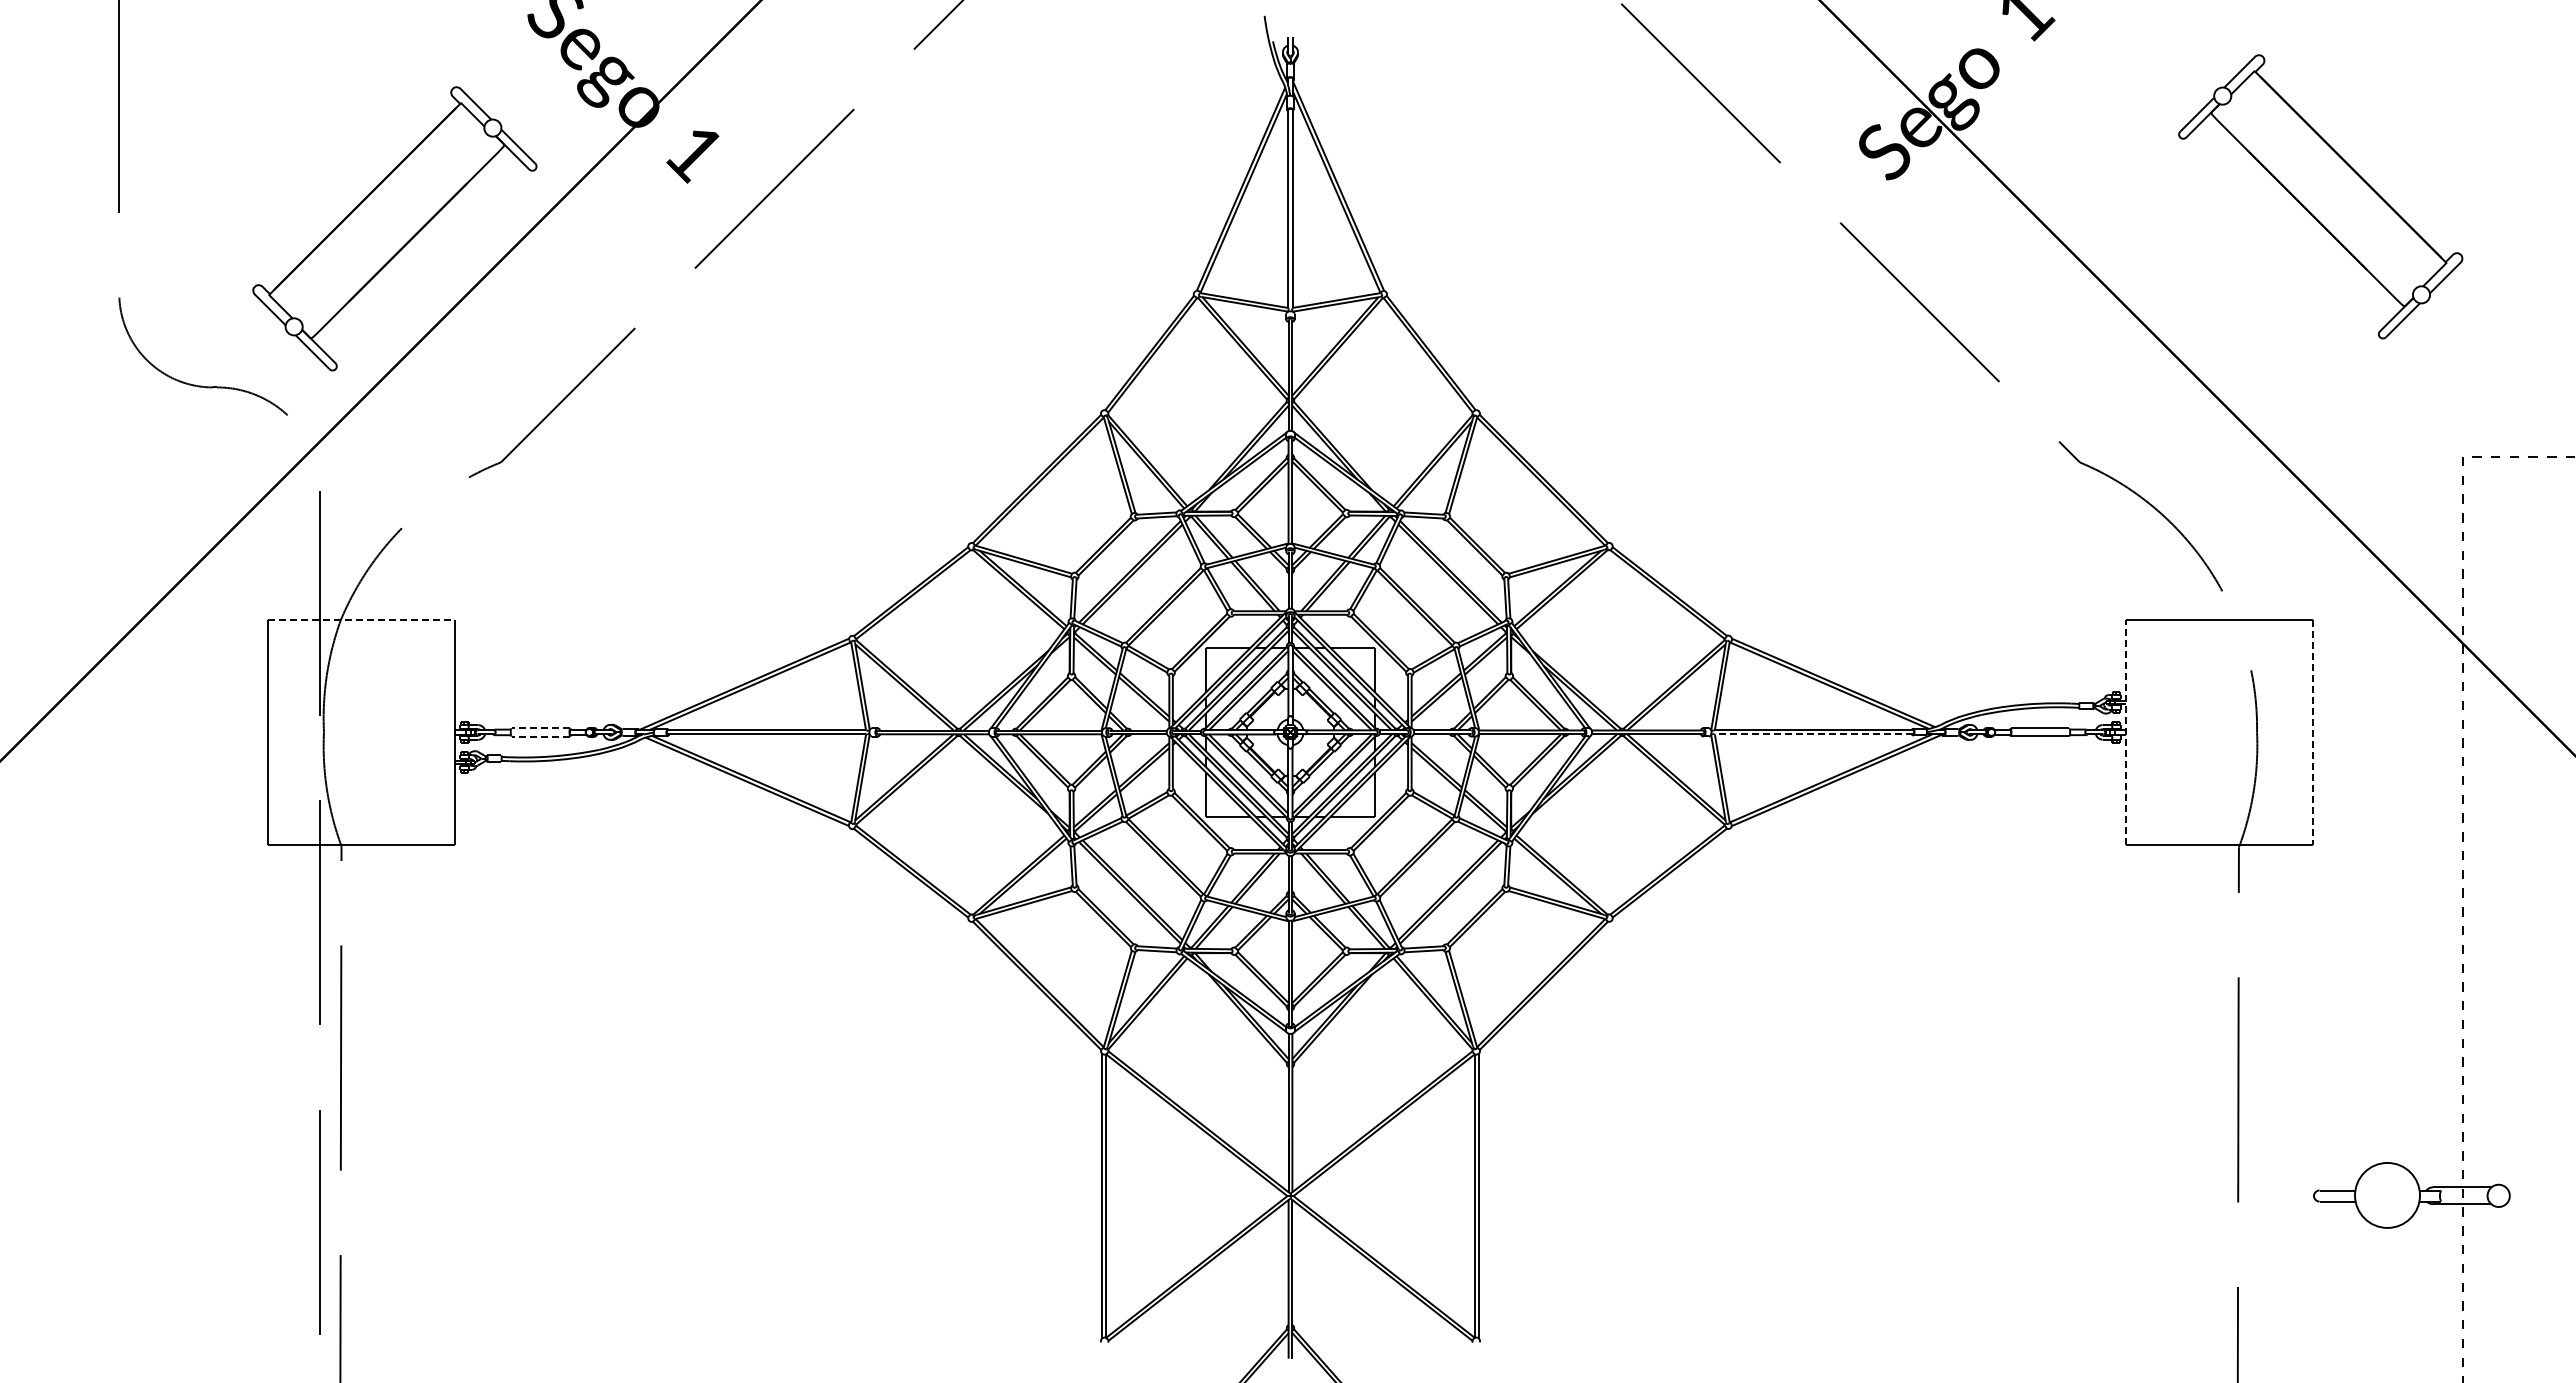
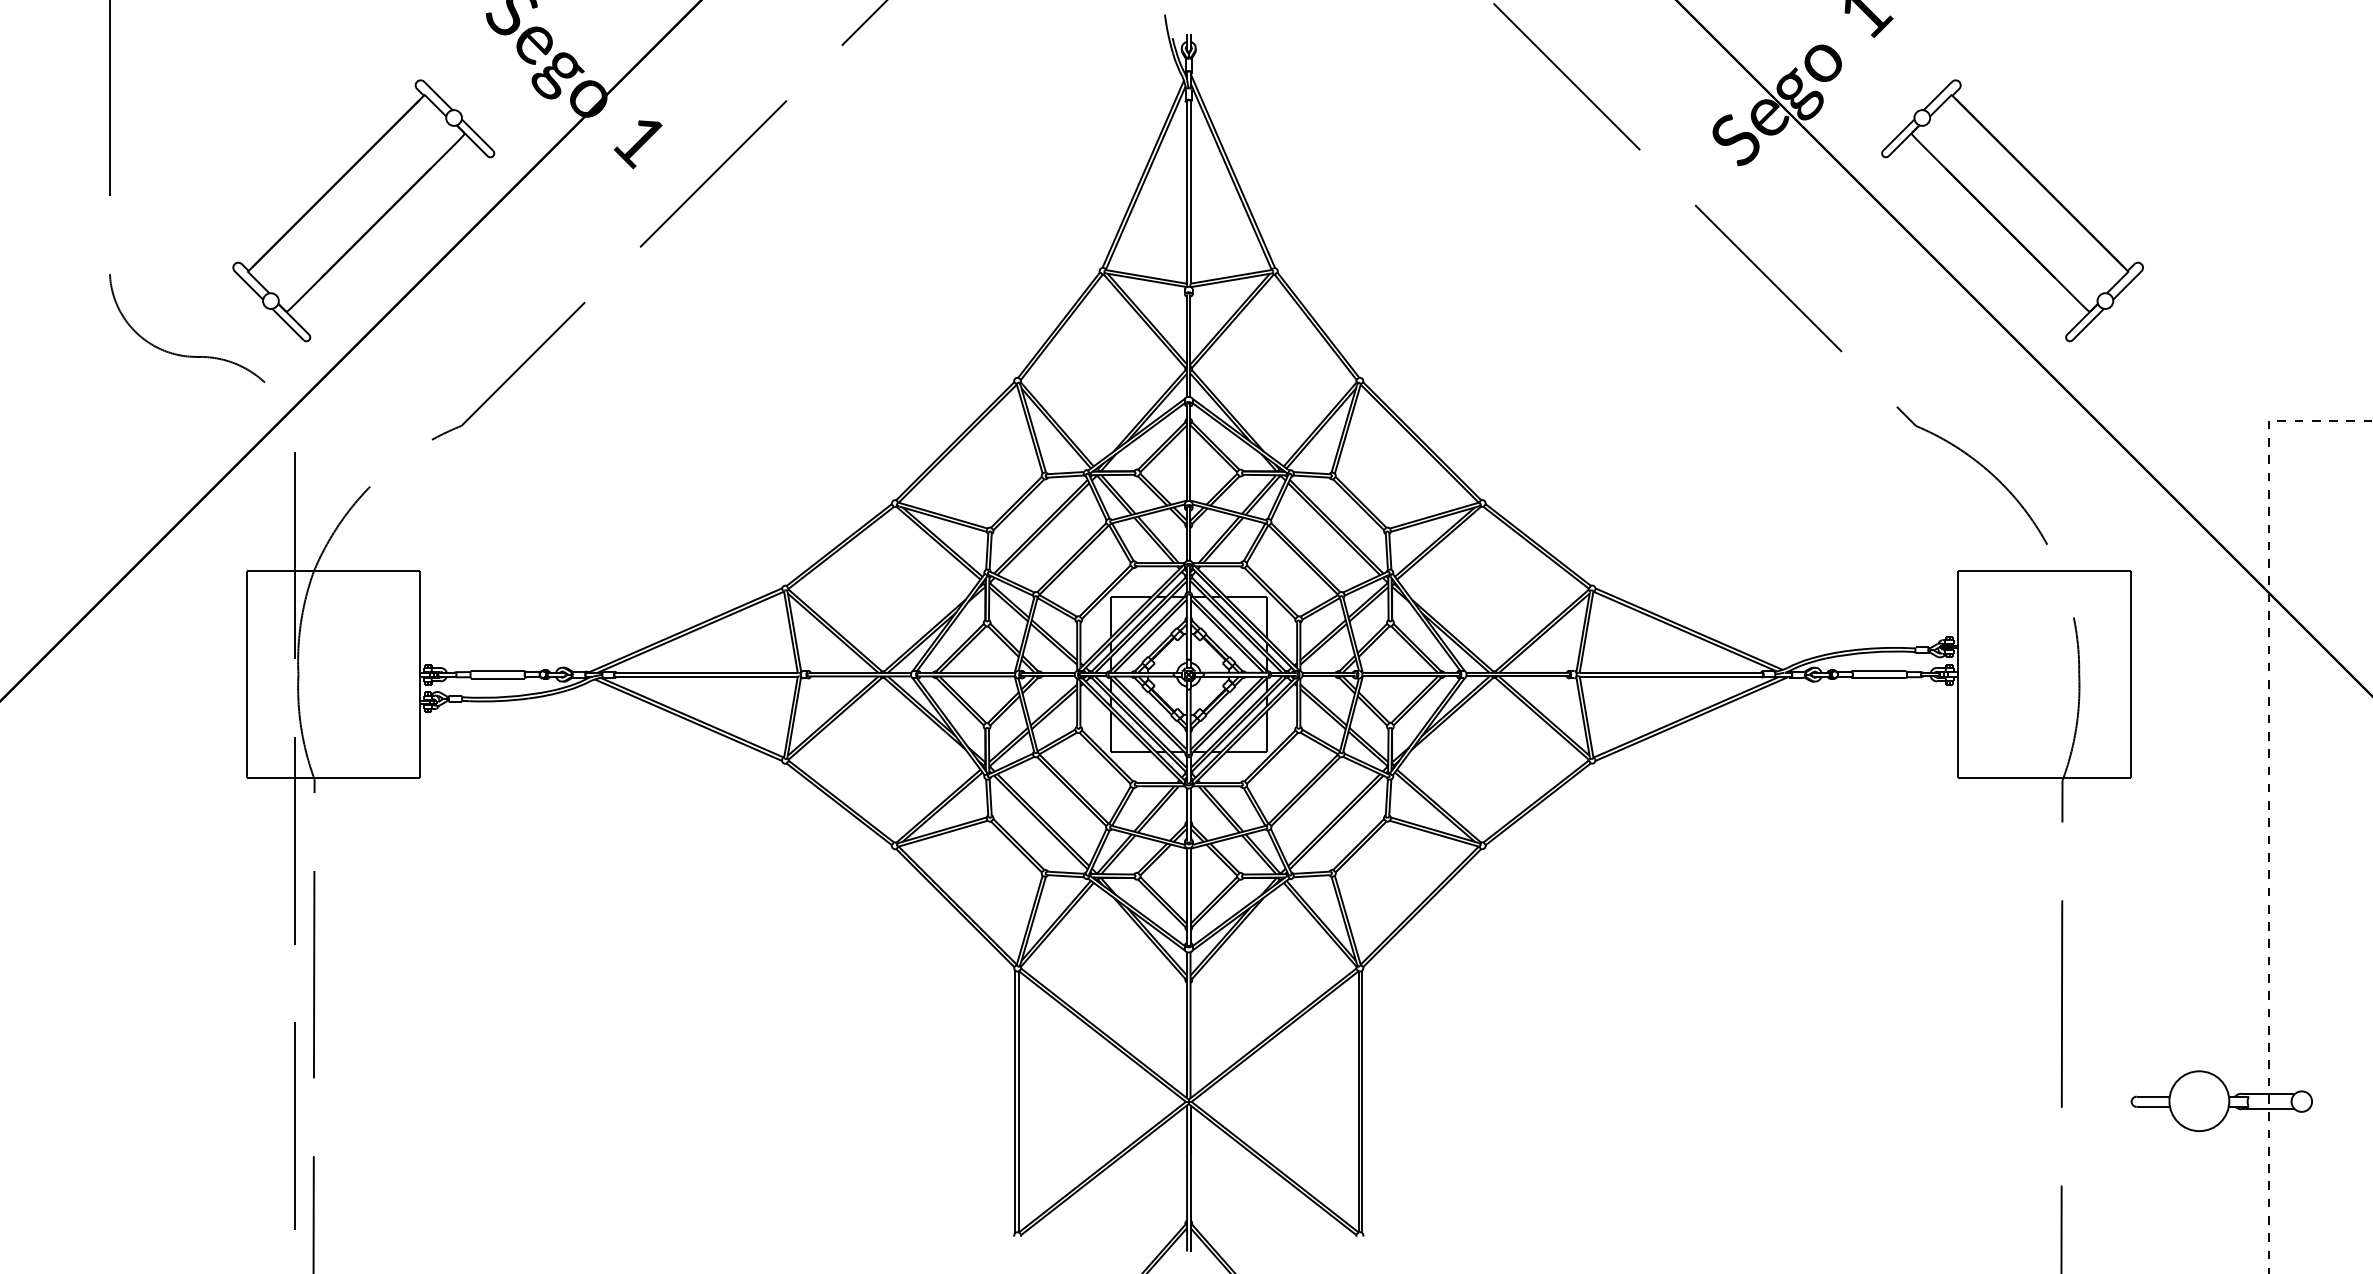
part: (2320, 196) -> (2012, 210), moved
line: (361, 619) -> (333, 570), dashed -> solid
line: (540, 728) -> (497, 671), dashed -> solid
line: (2125, 732) -> (1958, 674), dashed -> solid
line: (2313, 732) -> (2131, 674), dashed -> solid
line: (1813, 734) -> (1670, 676), dashed -> solid
line: (540, 736) -> (497, 678), dashed -> solid

